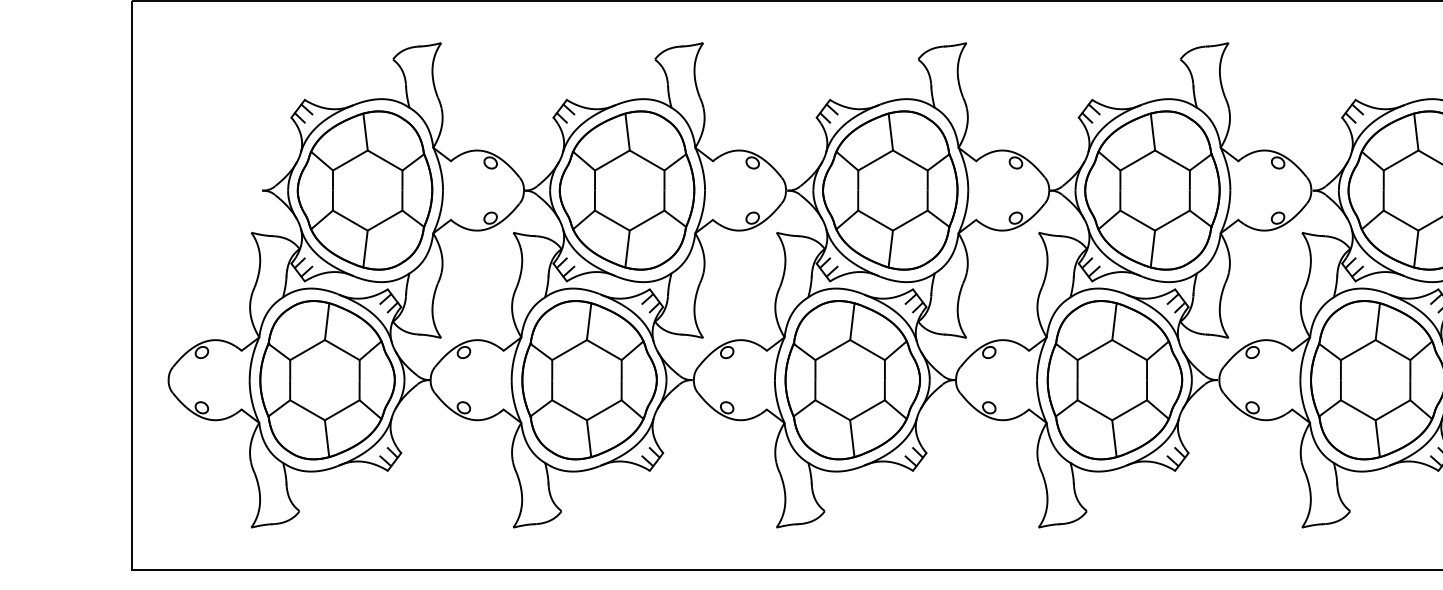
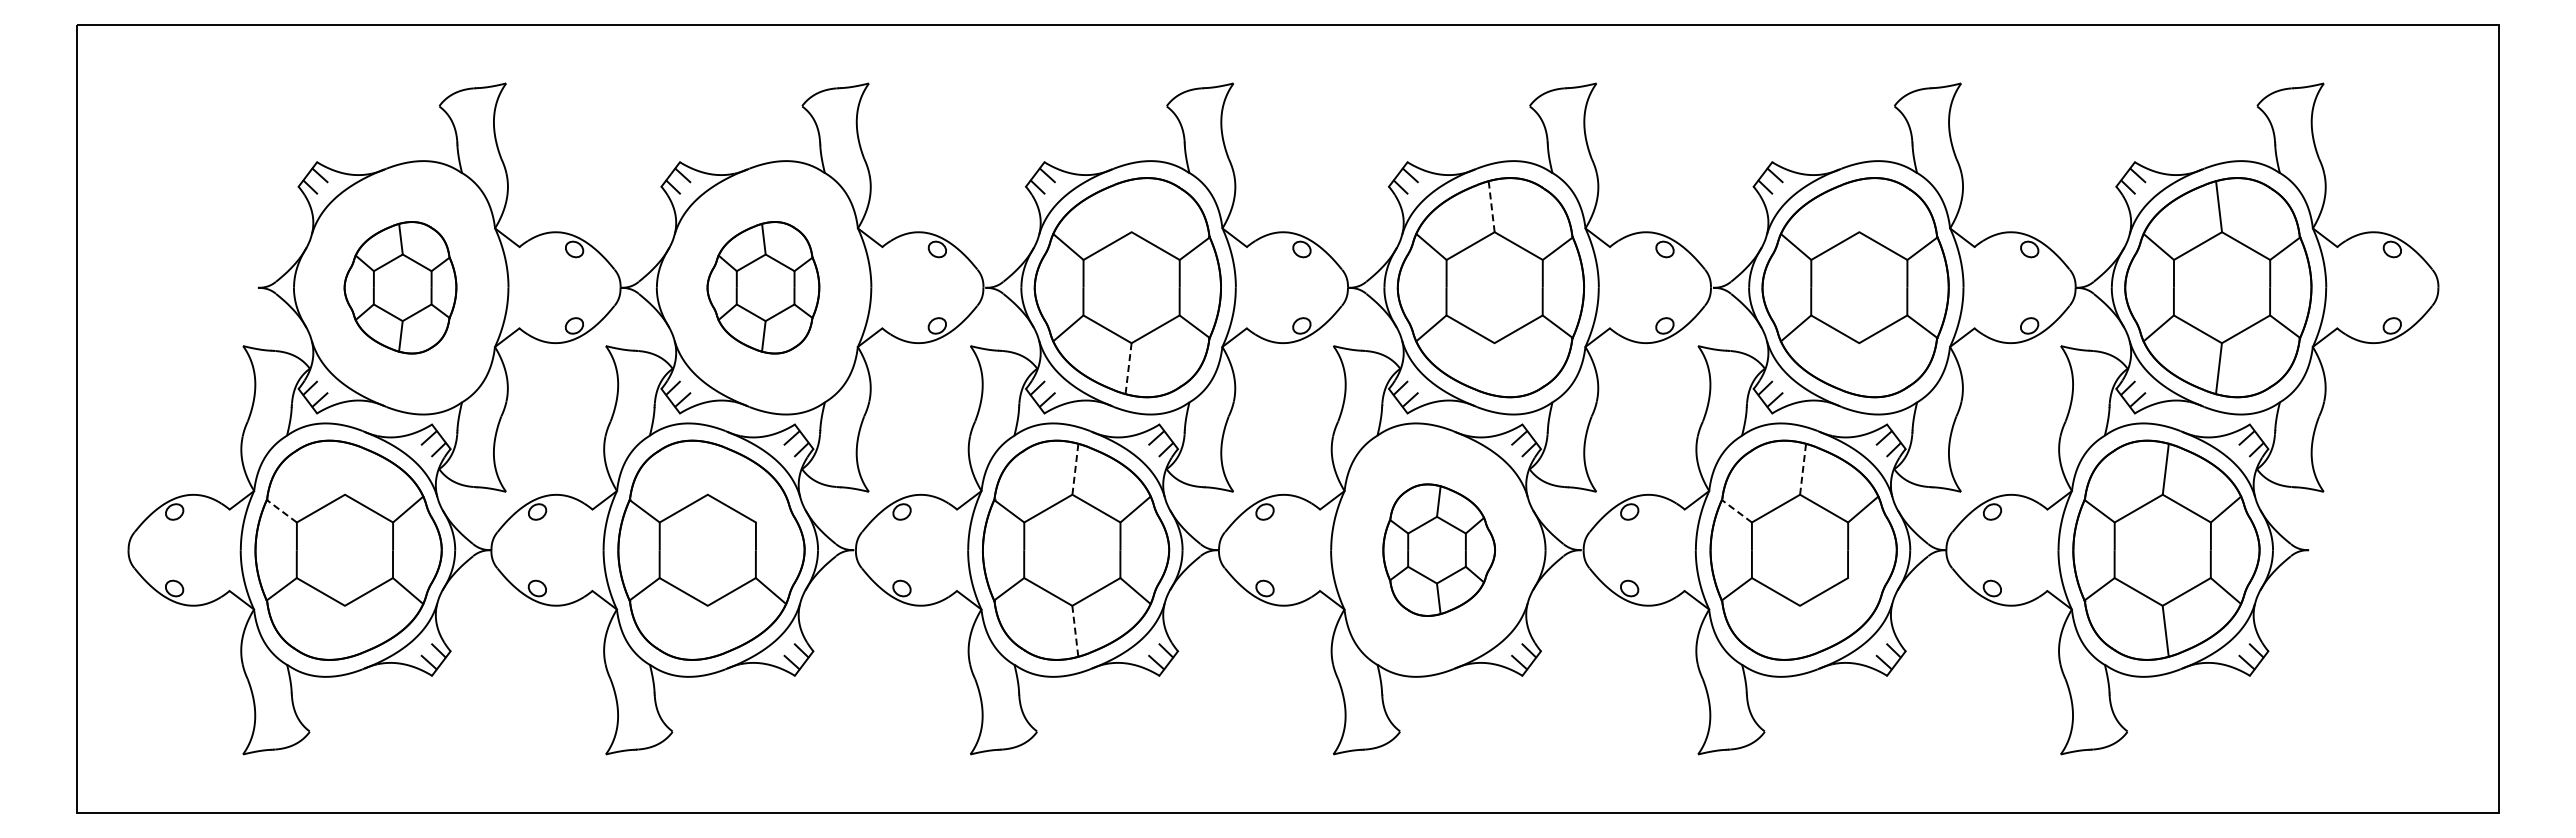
line: (890, 131) -> (1128, 206), removed
line: (1152, 131) -> (1491, 206), solid -> dashed
line: (1416, 131) -> (1856, 206), removed
part: (365, 190) -> (400, 287), size x0.6
part: (627, 190) -> (763, 287), size x0.6
line: (890, 248) -> (1128, 368), solid -> dashed
line: (1152, 248) -> (1491, 368), removed
line: (1416, 248) -> (1856, 368), removed
line: (327, 321) -> (348, 468), removed
line: (588, 321) -> (710, 468), removed
line: (852, 321) -> (1075, 469), solid -> dashed
line: (1378, 321) -> (1803, 469), solid -> dashed
line: (632, 350) -> (770, 509), removed
line: (279, 352) -> (281, 511), solid -> dashed
line: (1329, 352) -> (1736, 511), solid -> dashed
part: (1115, 379) -> (1439, 549), size x0.6
line: (1421, 409) -> (1863, 590), removed
line: (326, 438) -> (347, 630), removed
line: (588, 438) -> (710, 630), removed
line: (852, 438) -> (1075, 631), solid -> dashed
line: (1377, 438) -> (1802, 630), removed

